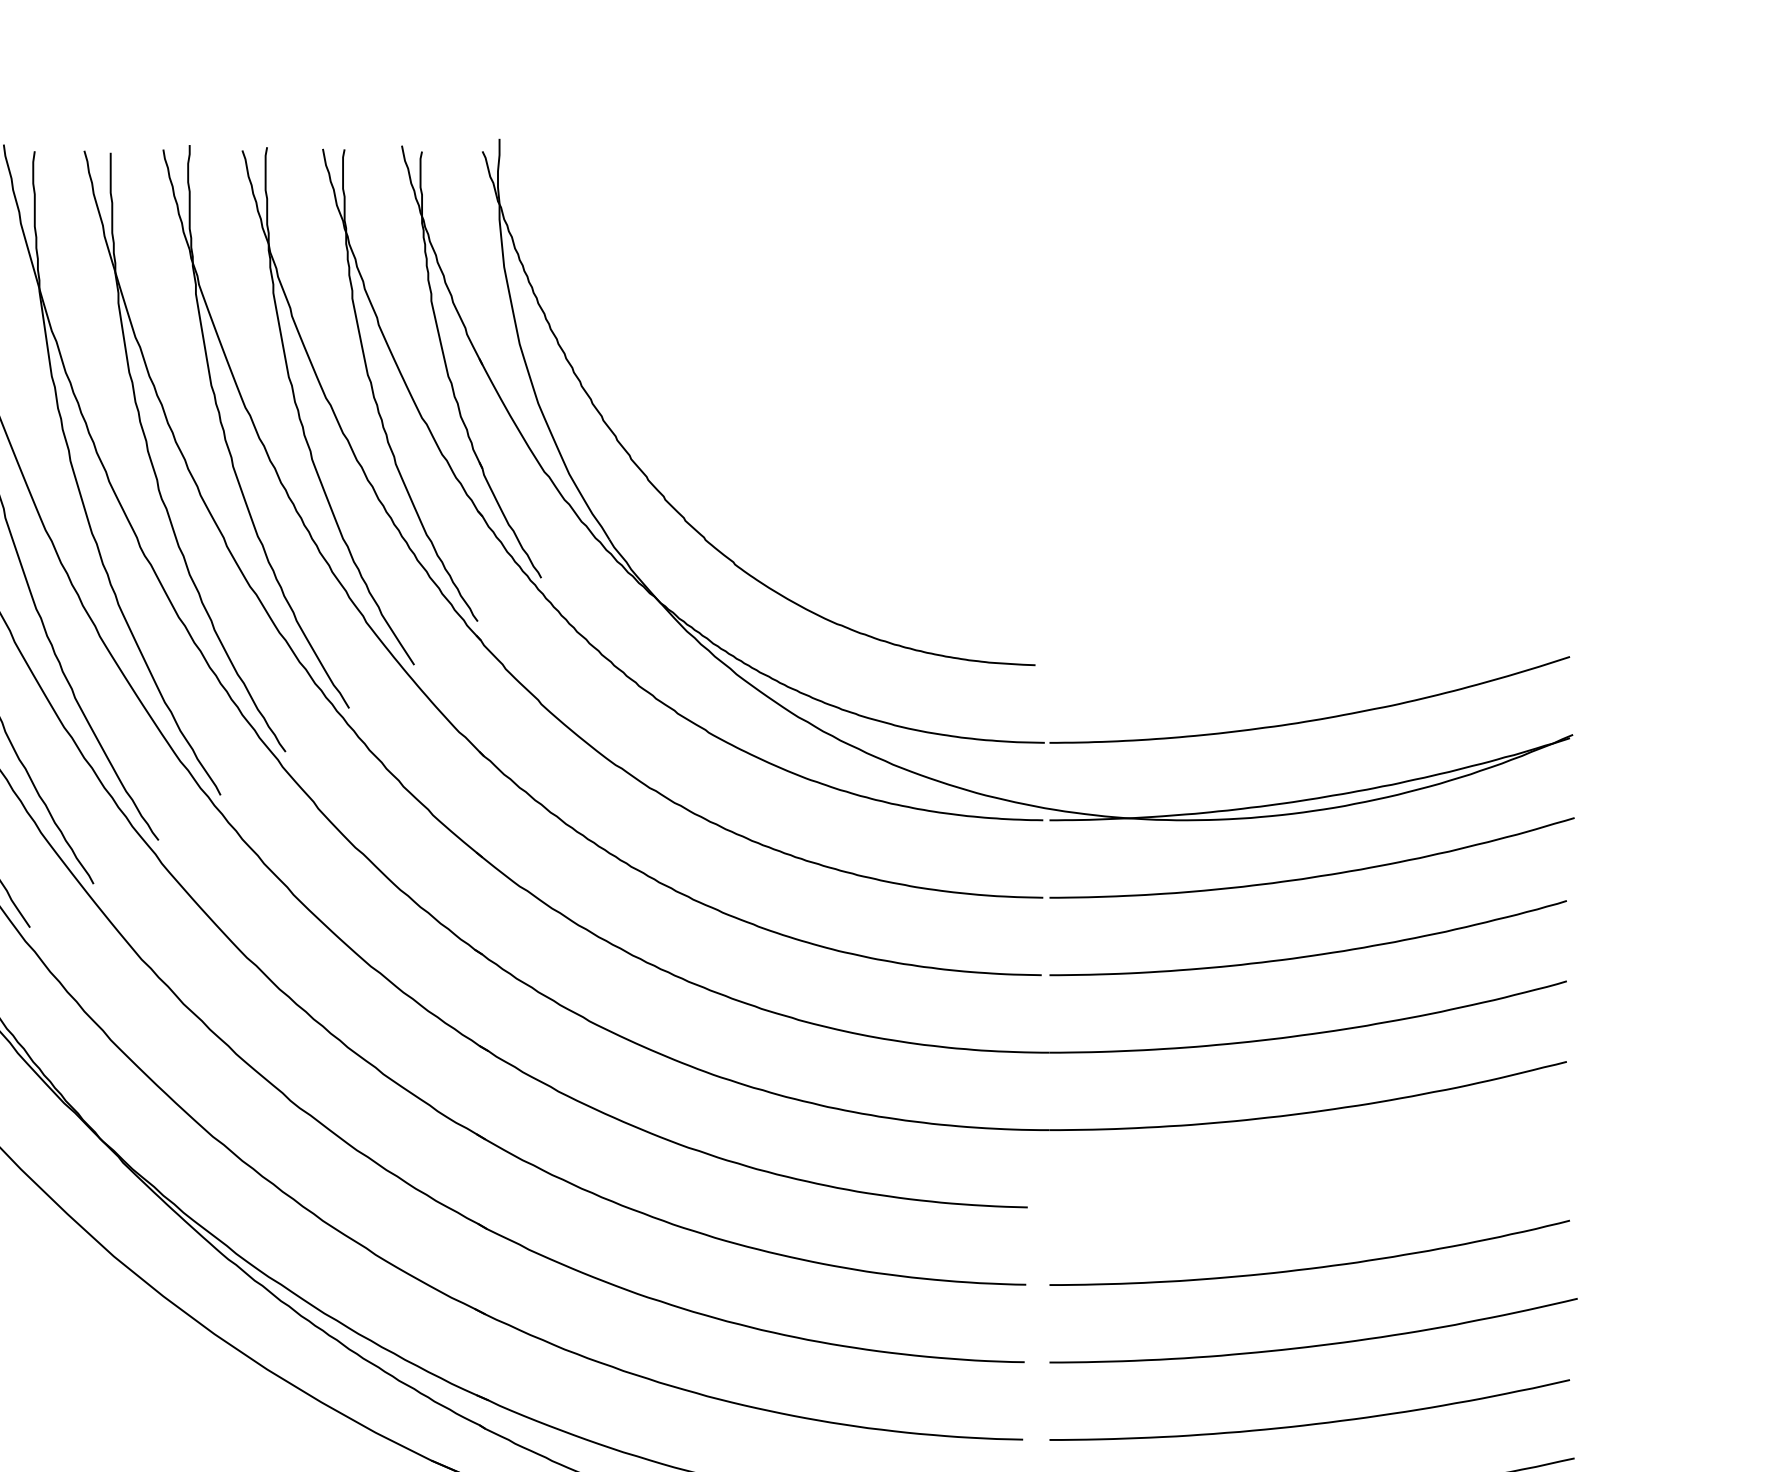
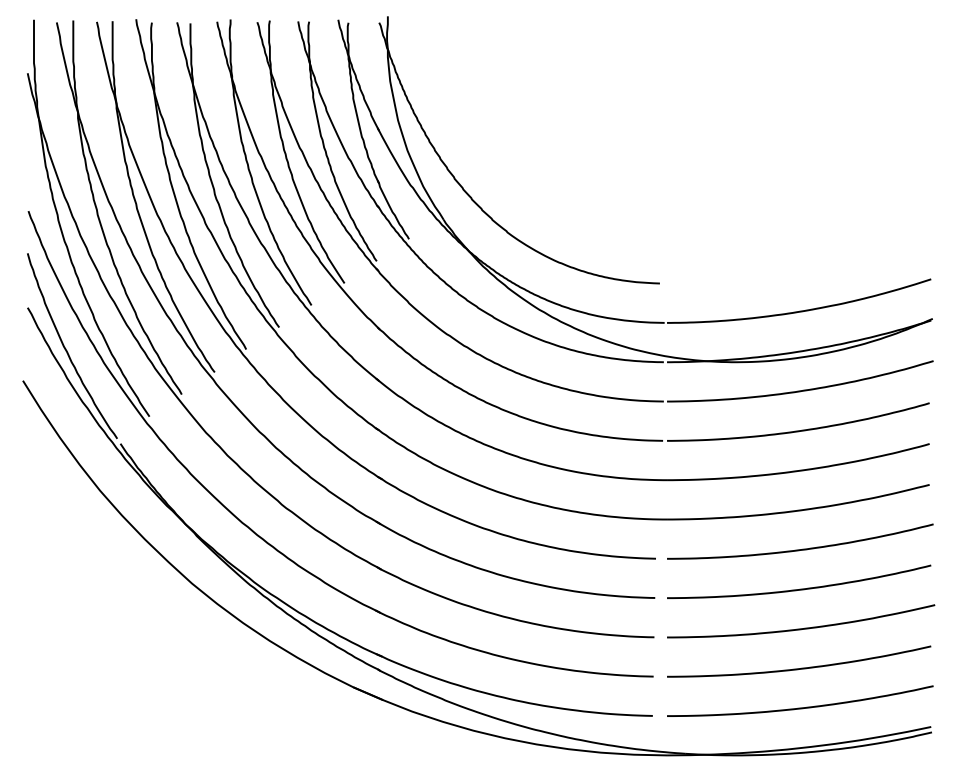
curve: (1316, 1187) -> (802, 548), added

